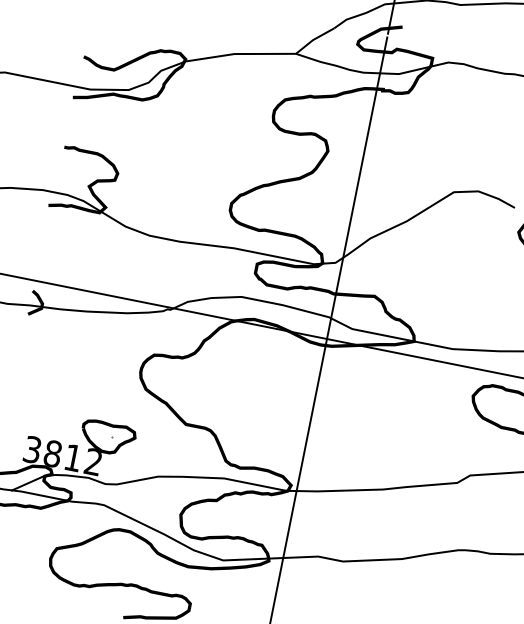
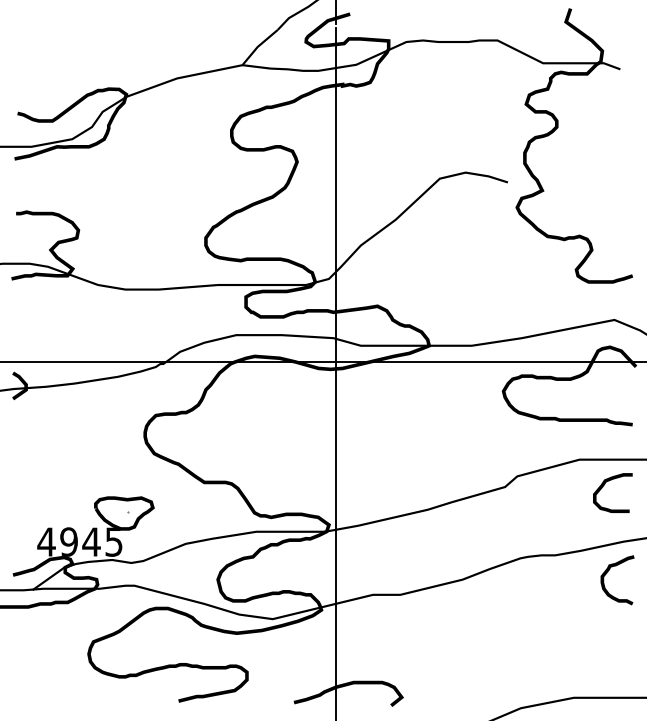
text: (62, 455) -> (79, 541), 3812 -> 4945

